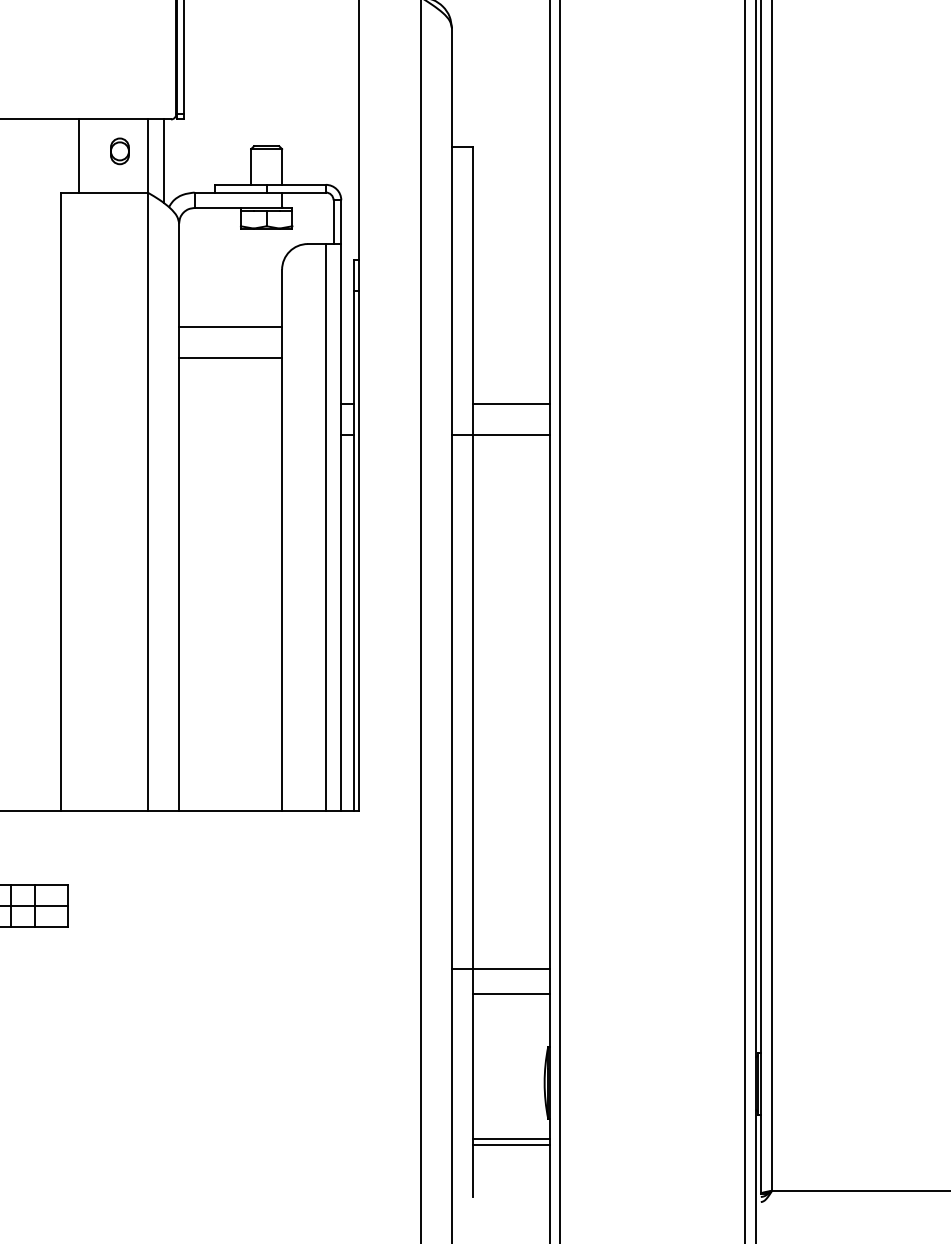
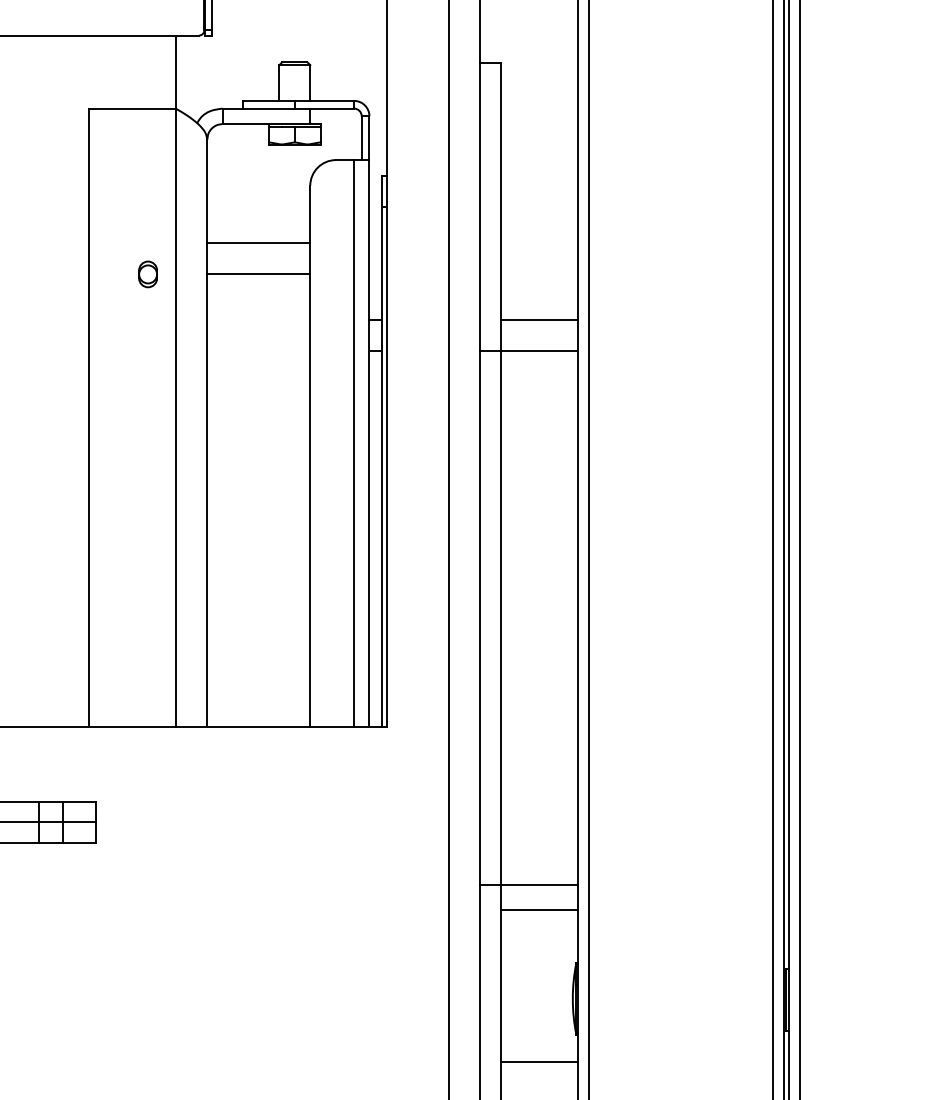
part: (119, 151) -> (147, 274), moved
line: (78, 155) -> (106, 71), removed
line: (163, 161) -> (191, 77), removed
line: (510, 1139) -> (538, 1055), removed

